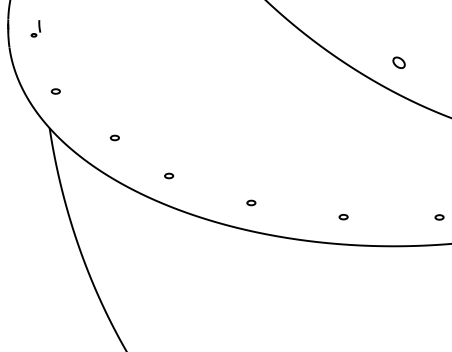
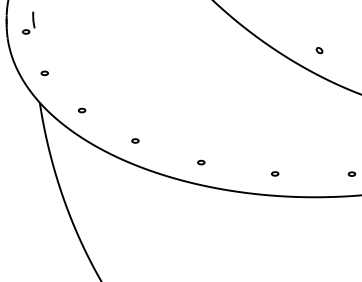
part: (35, 27) -> (28, 22), size x1.67
part: (399, 62) -> (319, 50), size x0.62
part: (114, 137) -> (81, 110), moved

